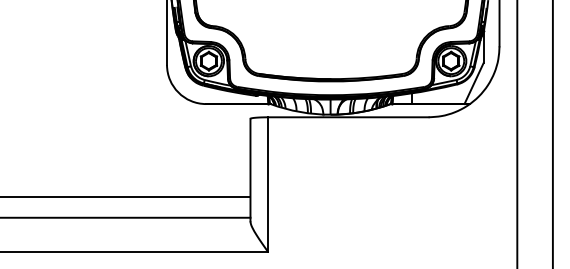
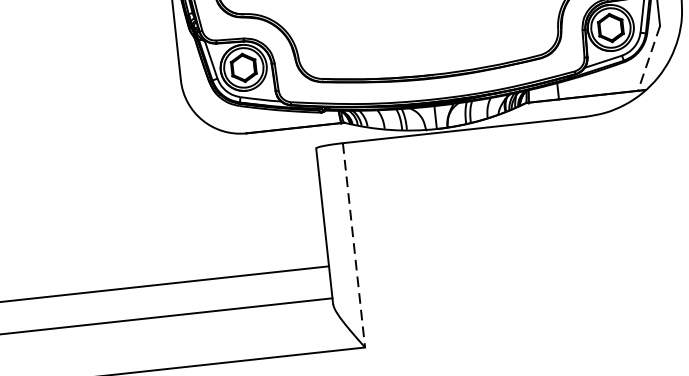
line: (473, 84) -> (648, 59), solid -> dashed
line: (268, 185) -> (354, 246), solid -> dashed

